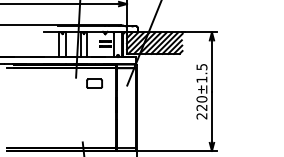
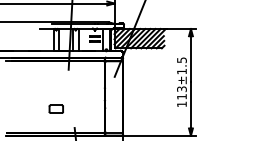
part: (93, 82) -> (55, 108), moved
text: (201, 107) -> (181, 96), 220±1.5 -> 113±1.5

